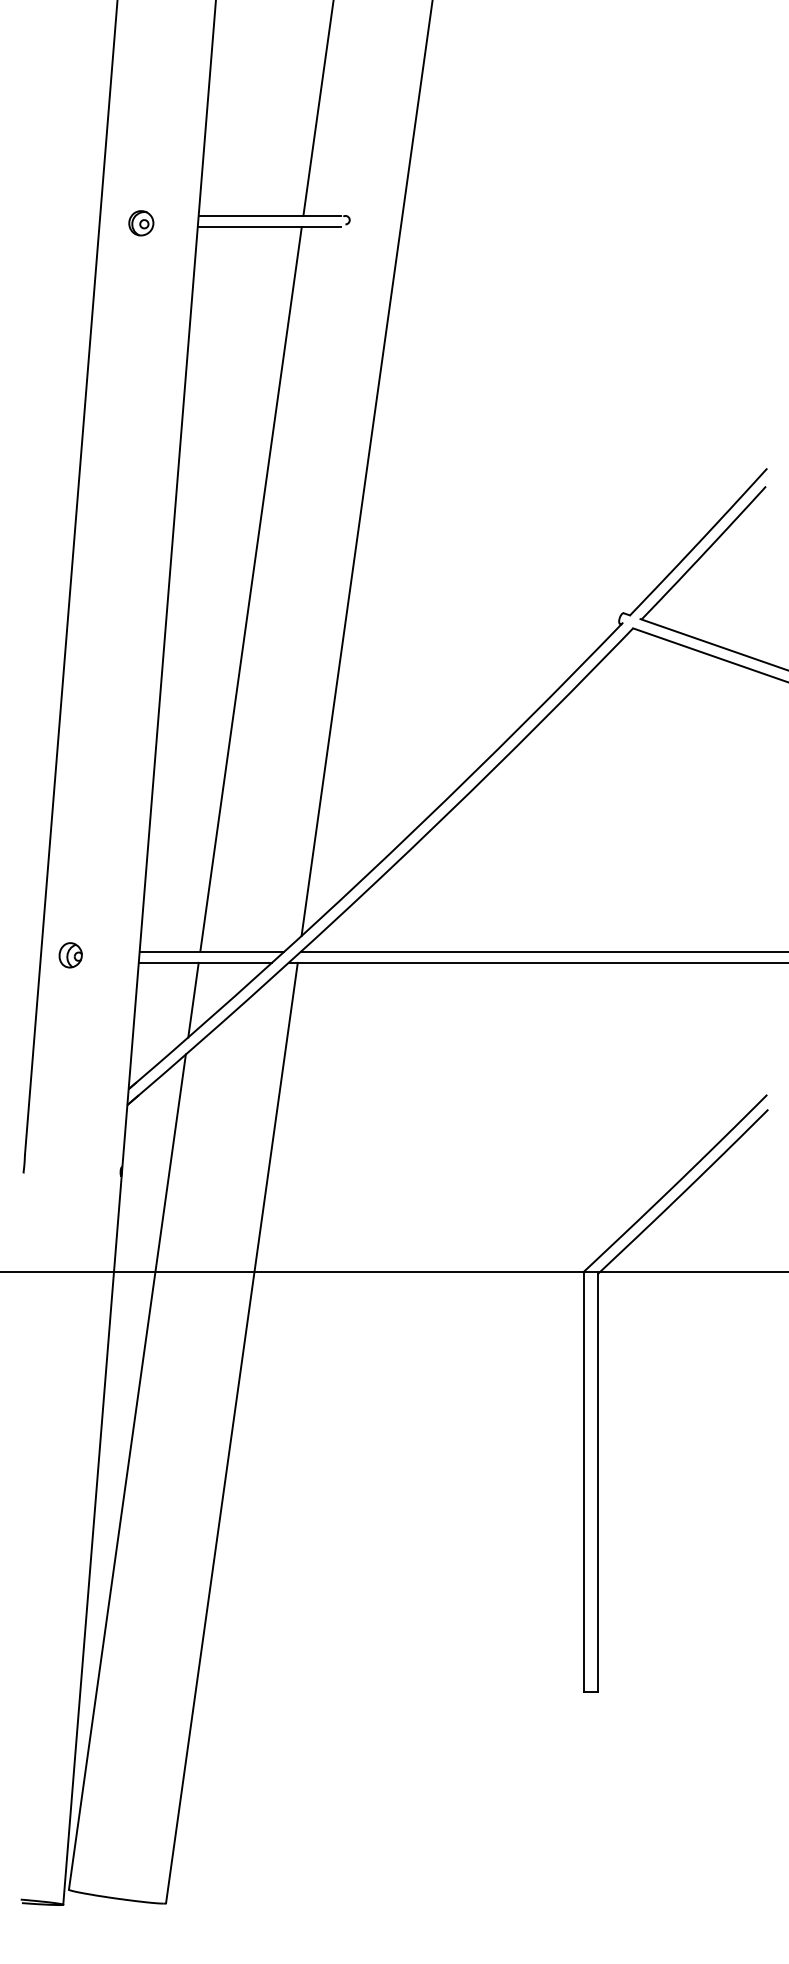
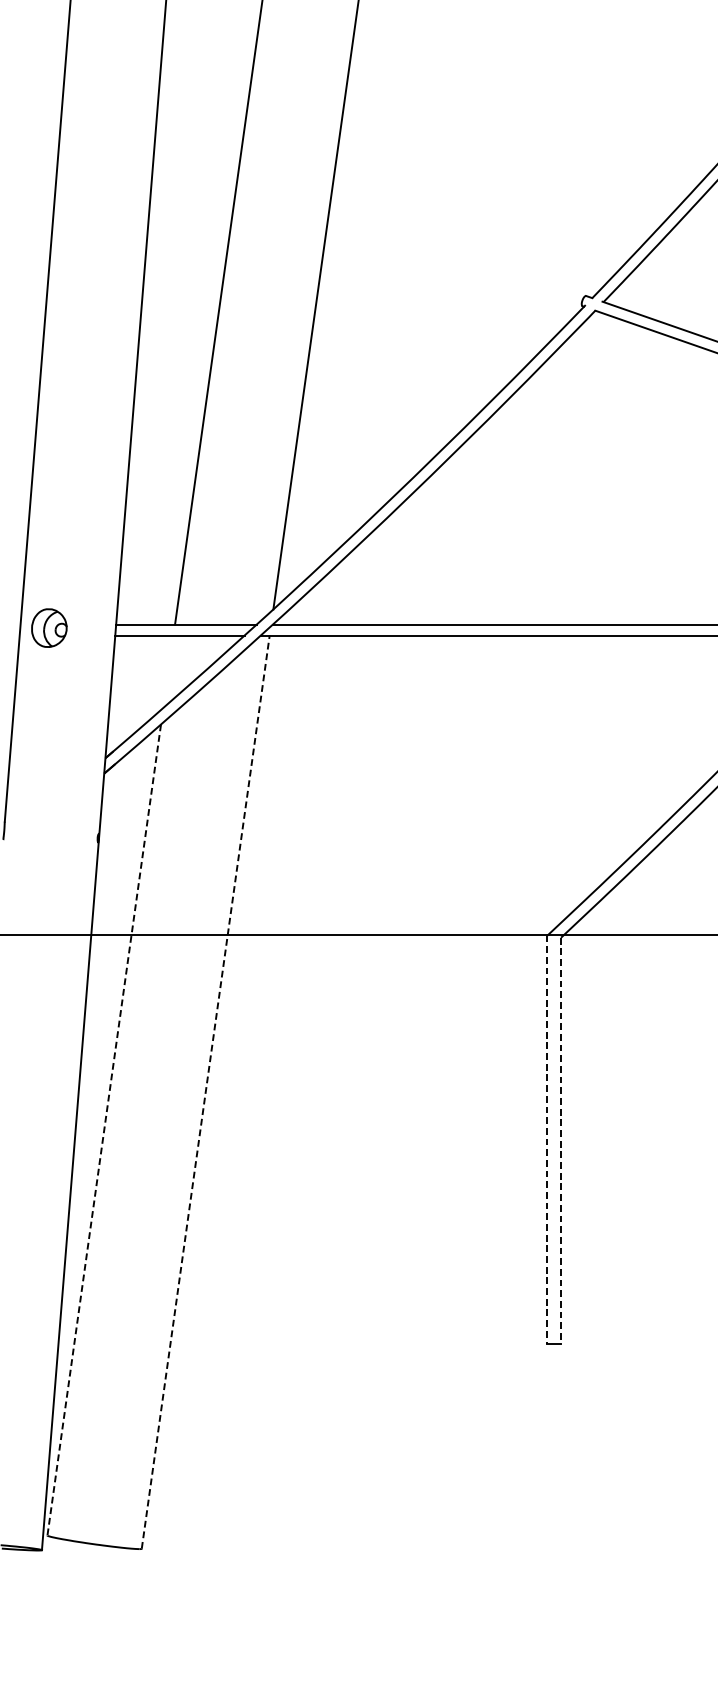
part: (70, 955) -> (48, 628), size x1.6
line: (193, 999) -> (168, 671), removed
line: (231, 1433) -> (205, 1092), solid -> dashed
line: (127, 1472) -> (104, 1130), solid -> dashed
line: (583, 1482) -> (547, 1140), solid -> dashed
line: (597, 1483) -> (560, 1141), solid -> dashed

